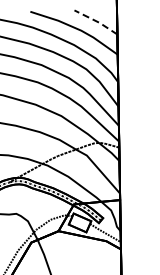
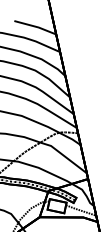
line: (96, 21) -> (35, 26), dashed -> solid

